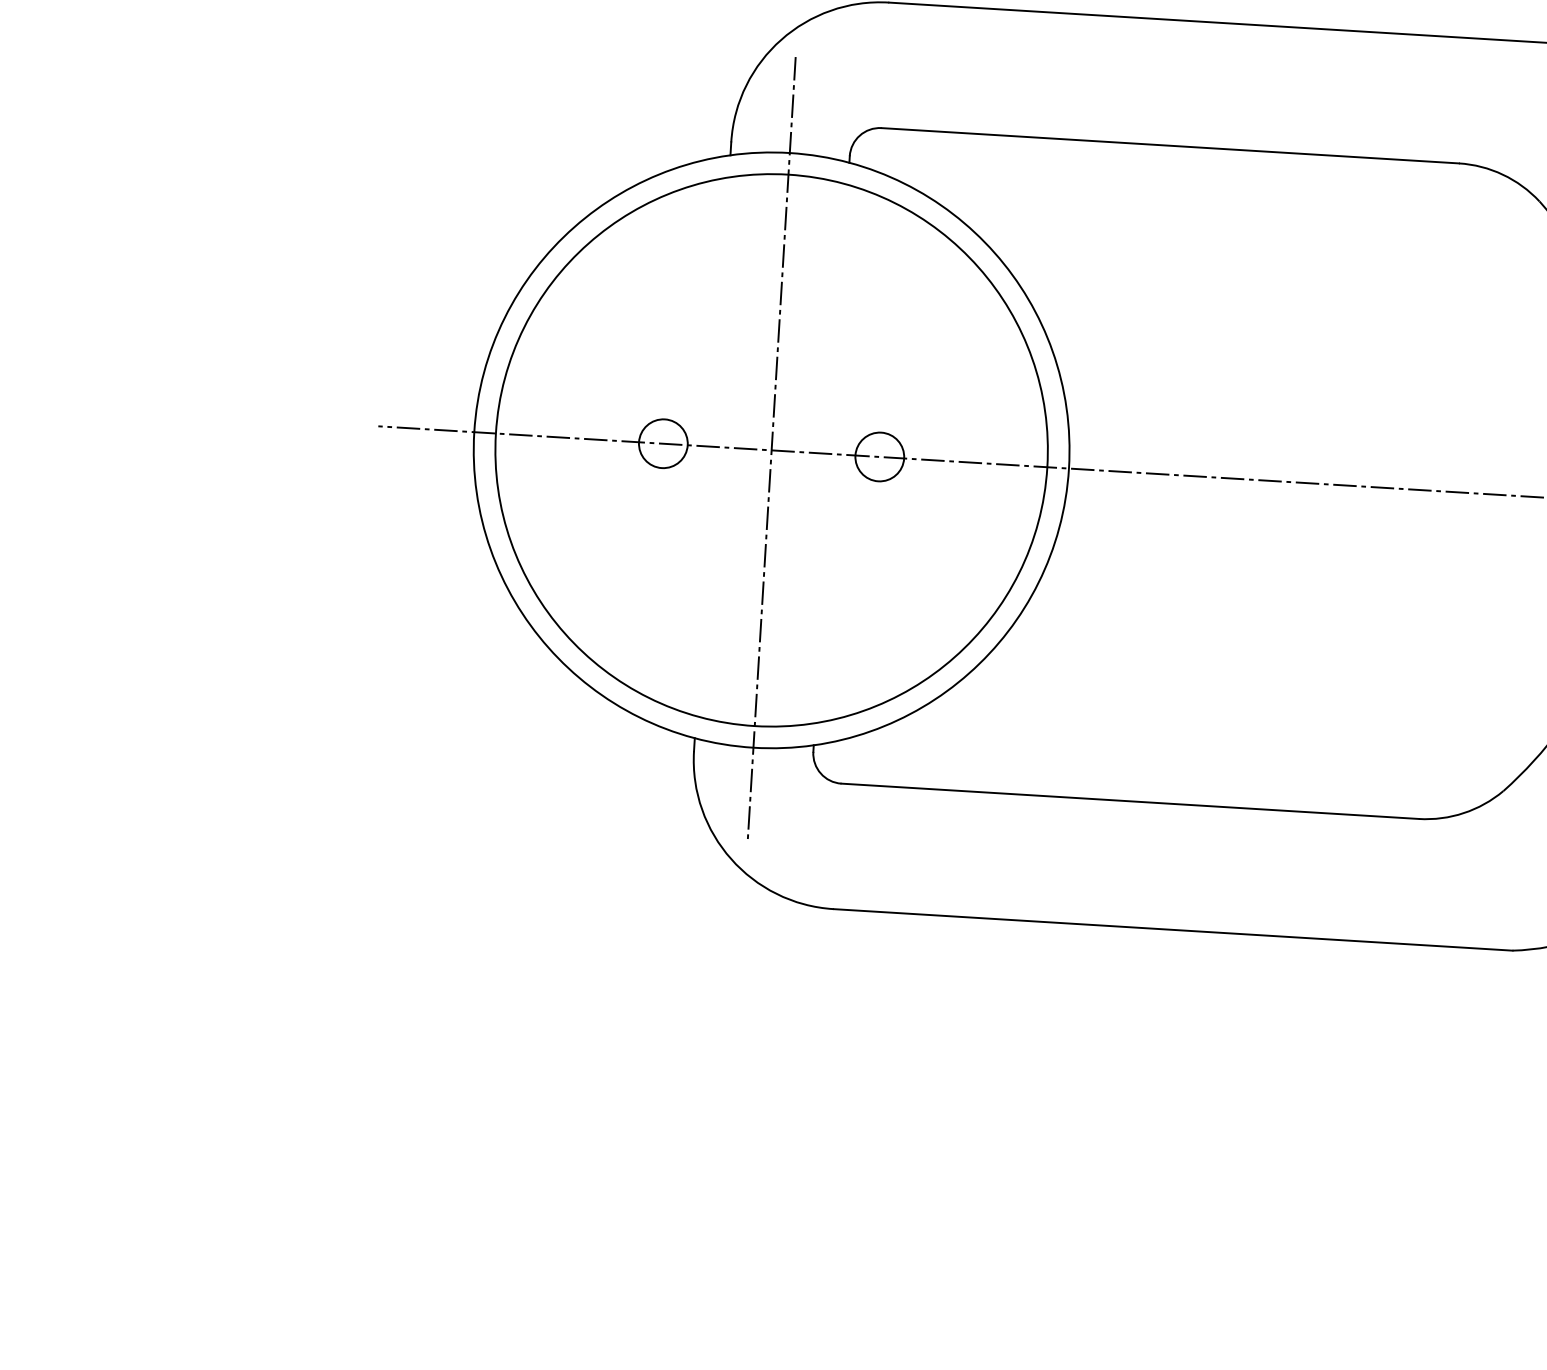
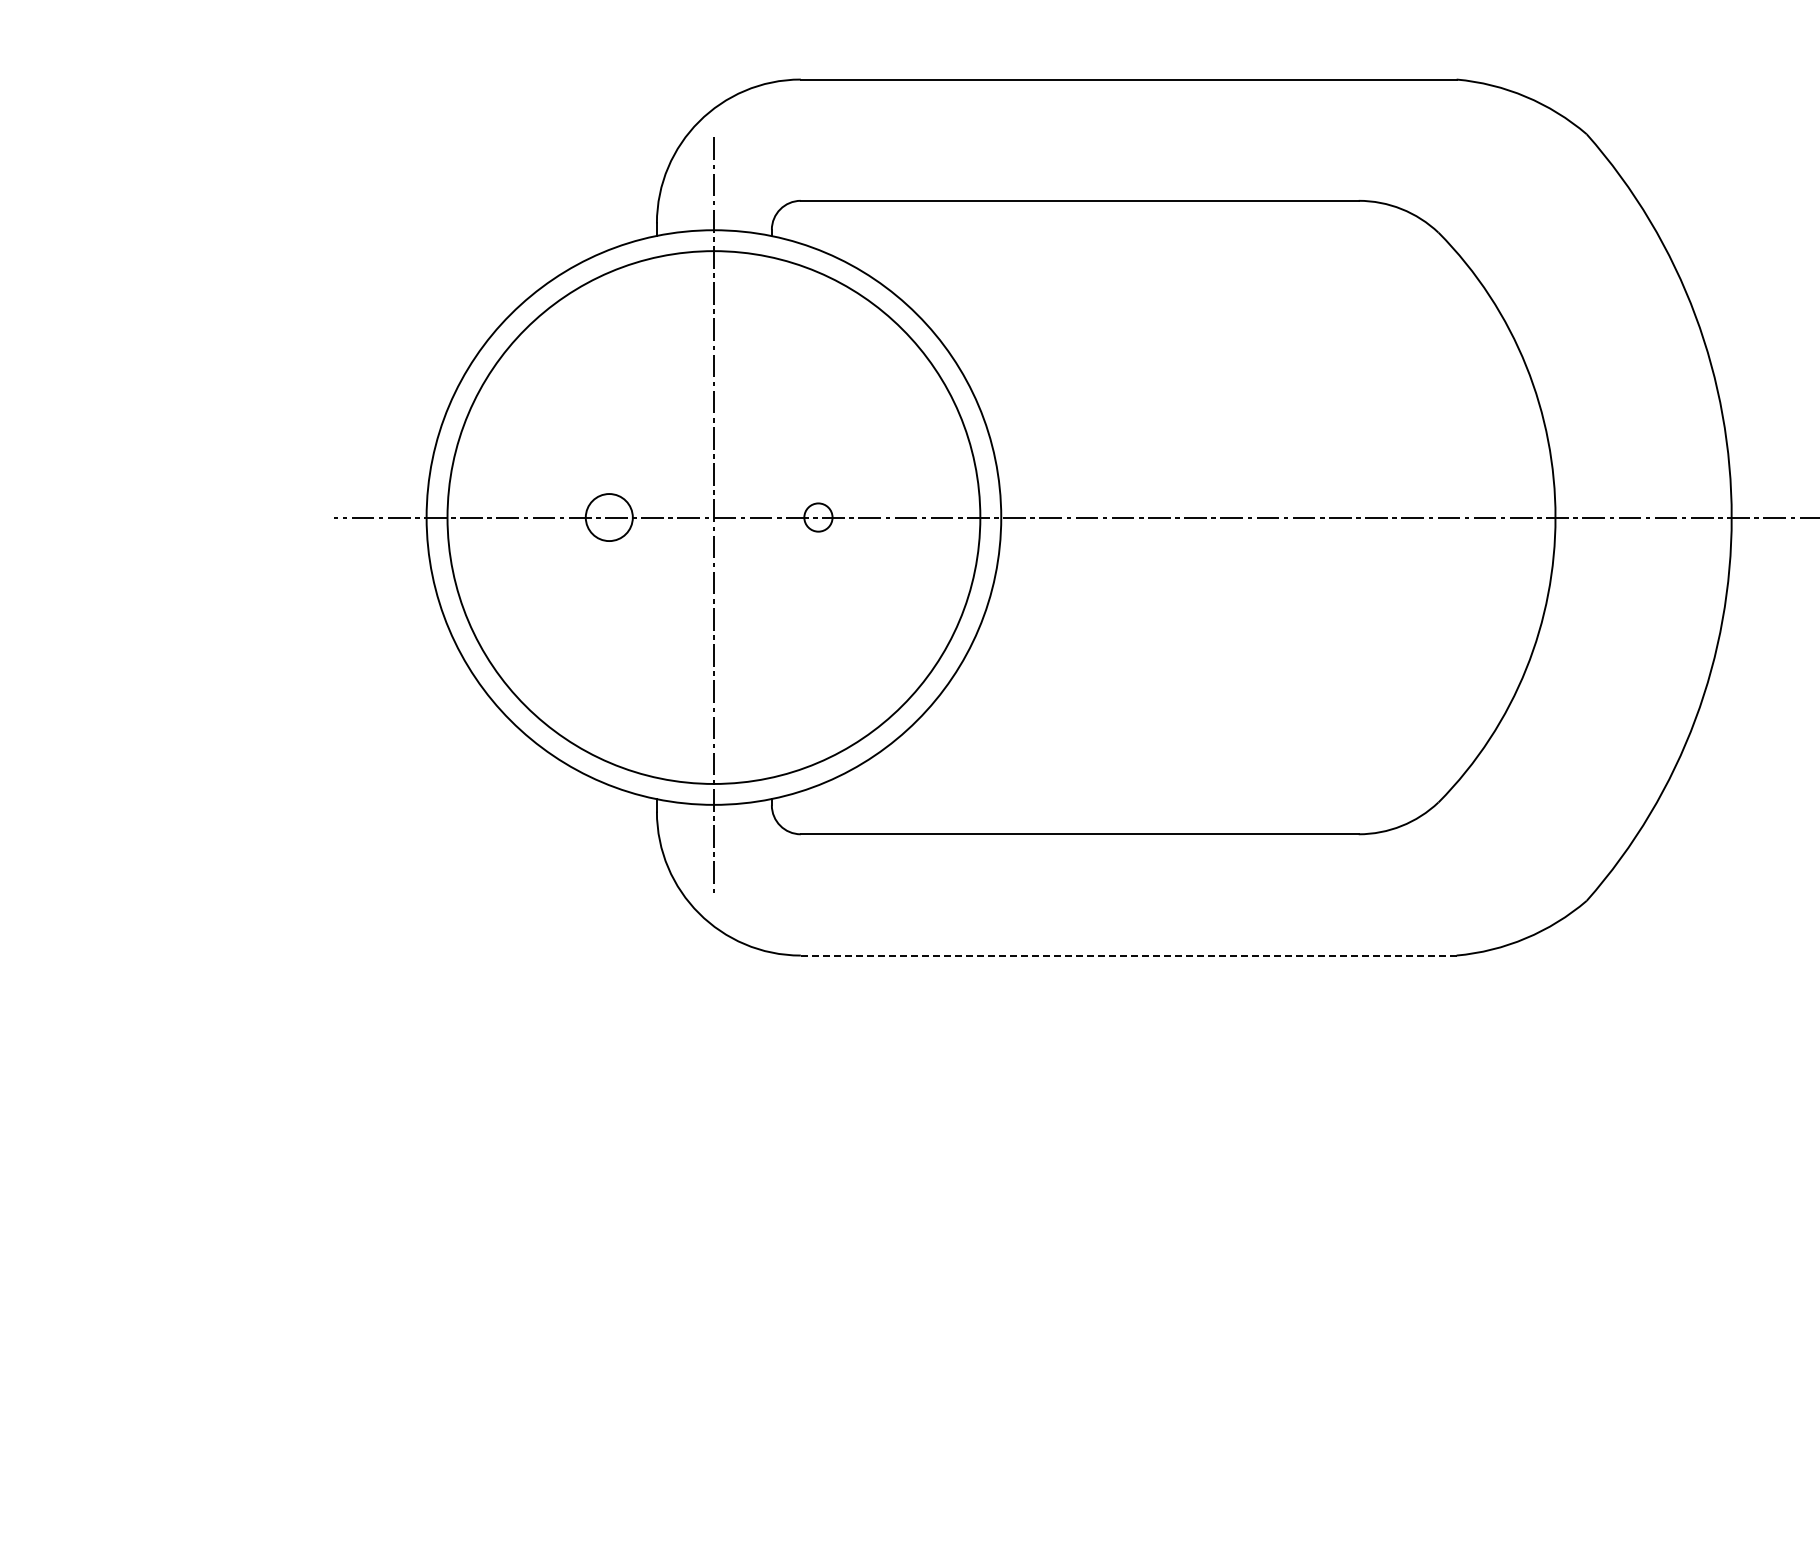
circle: (878, 456) -> (817, 517), size x0.6
line: (1172, 929) -> (1128, 955), solid -> dashed

